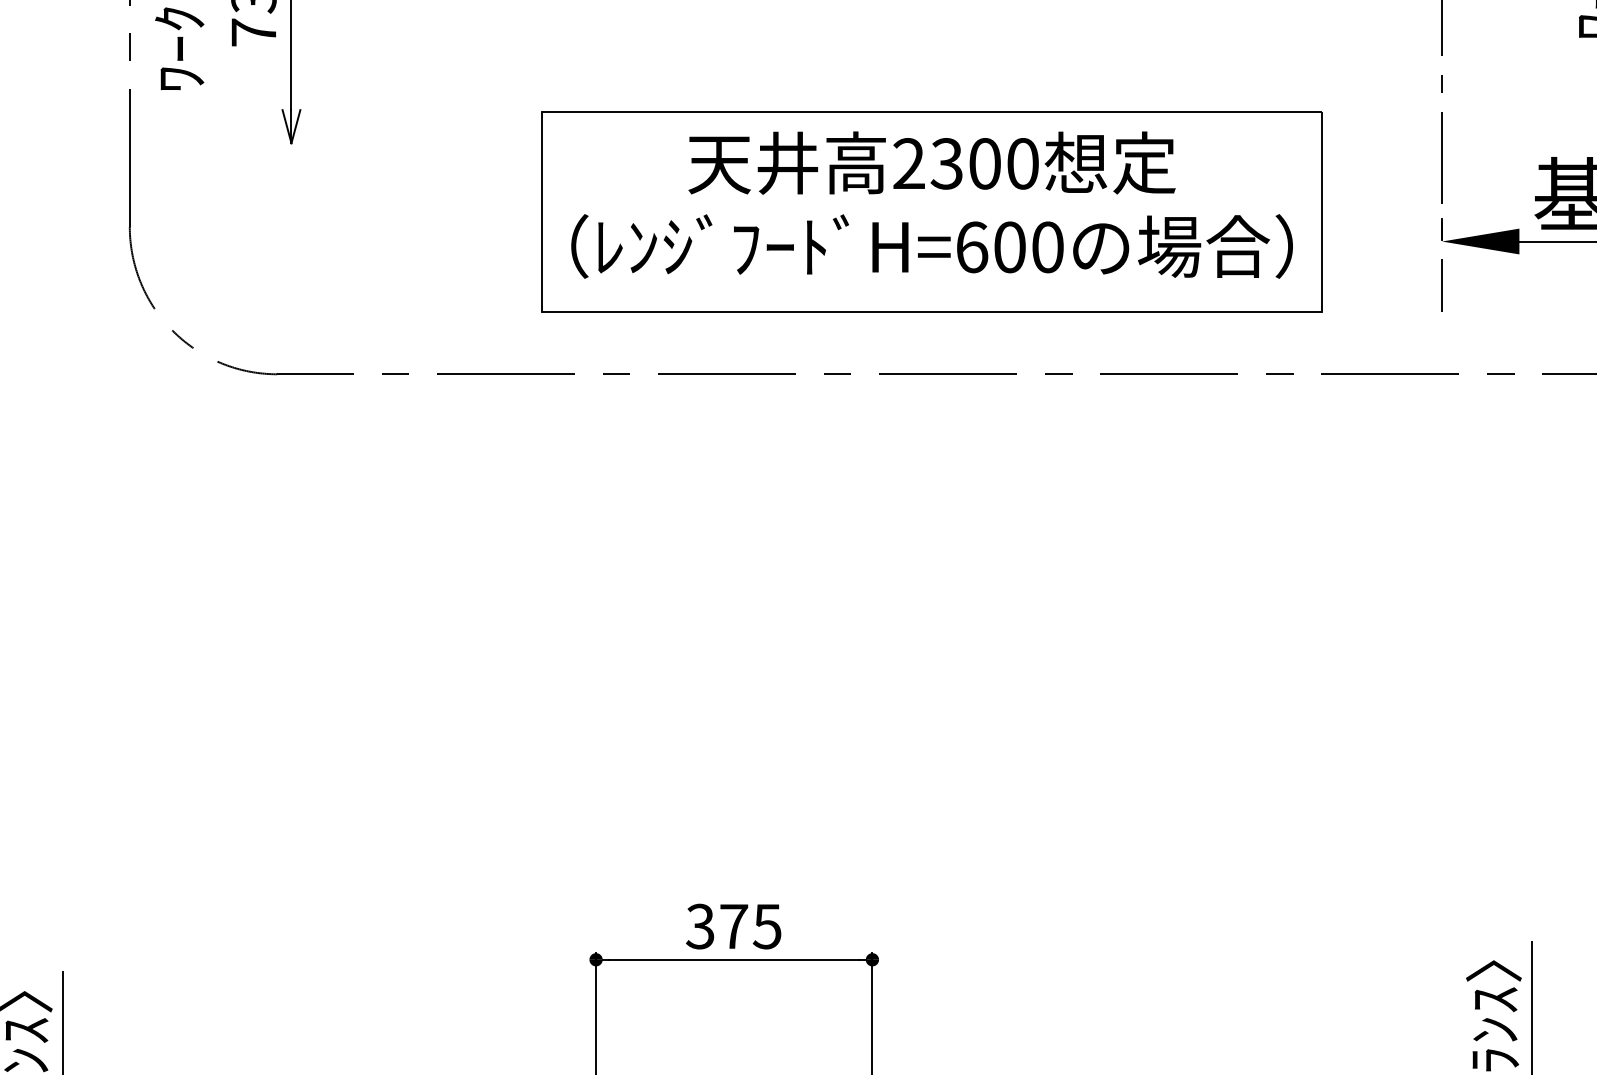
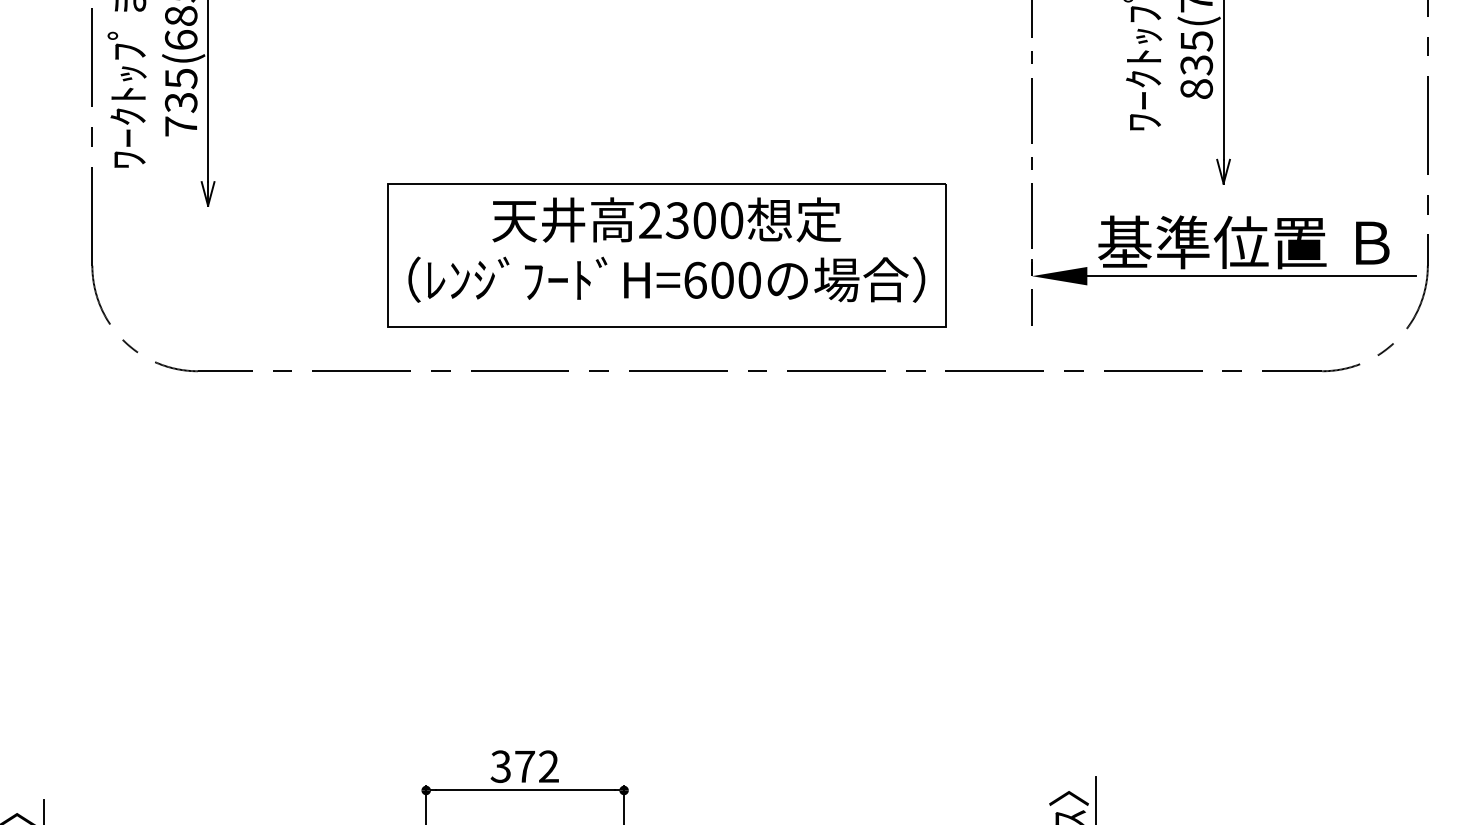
text: (766, 926) -> (548, 766), 375 -> 372

